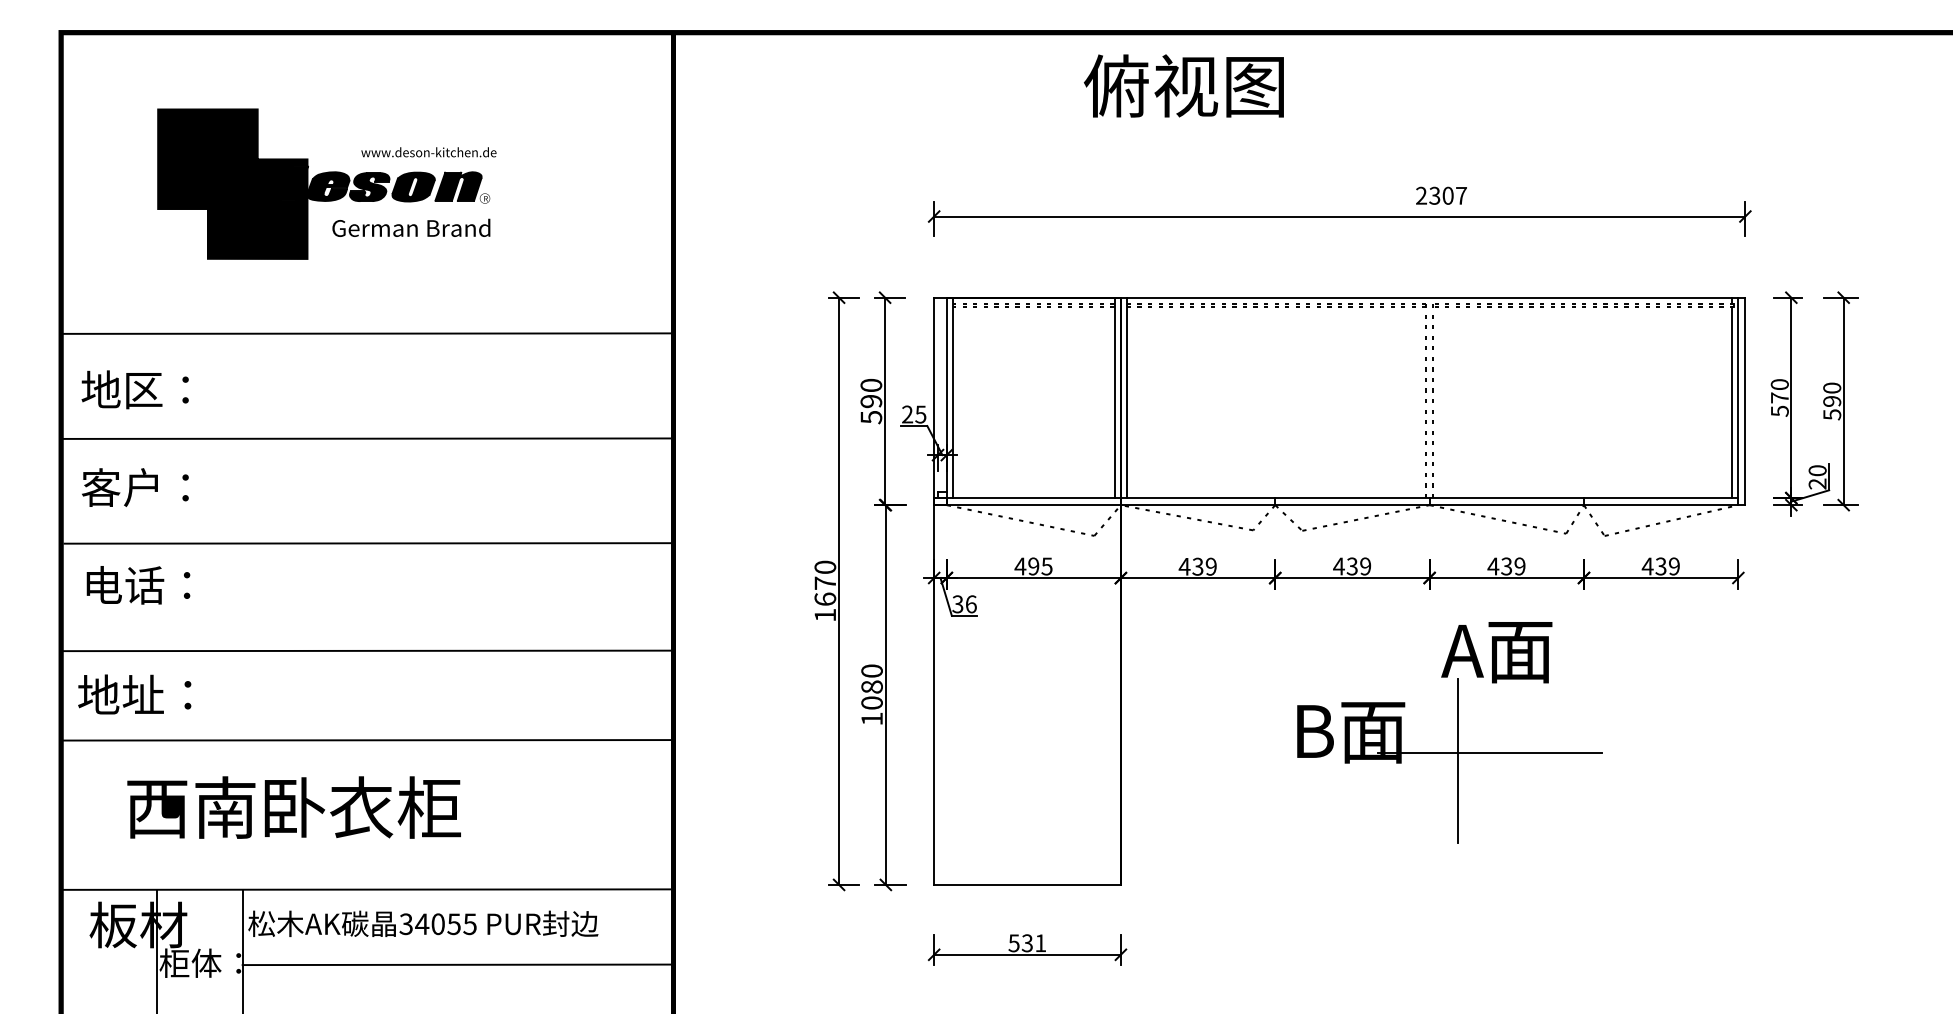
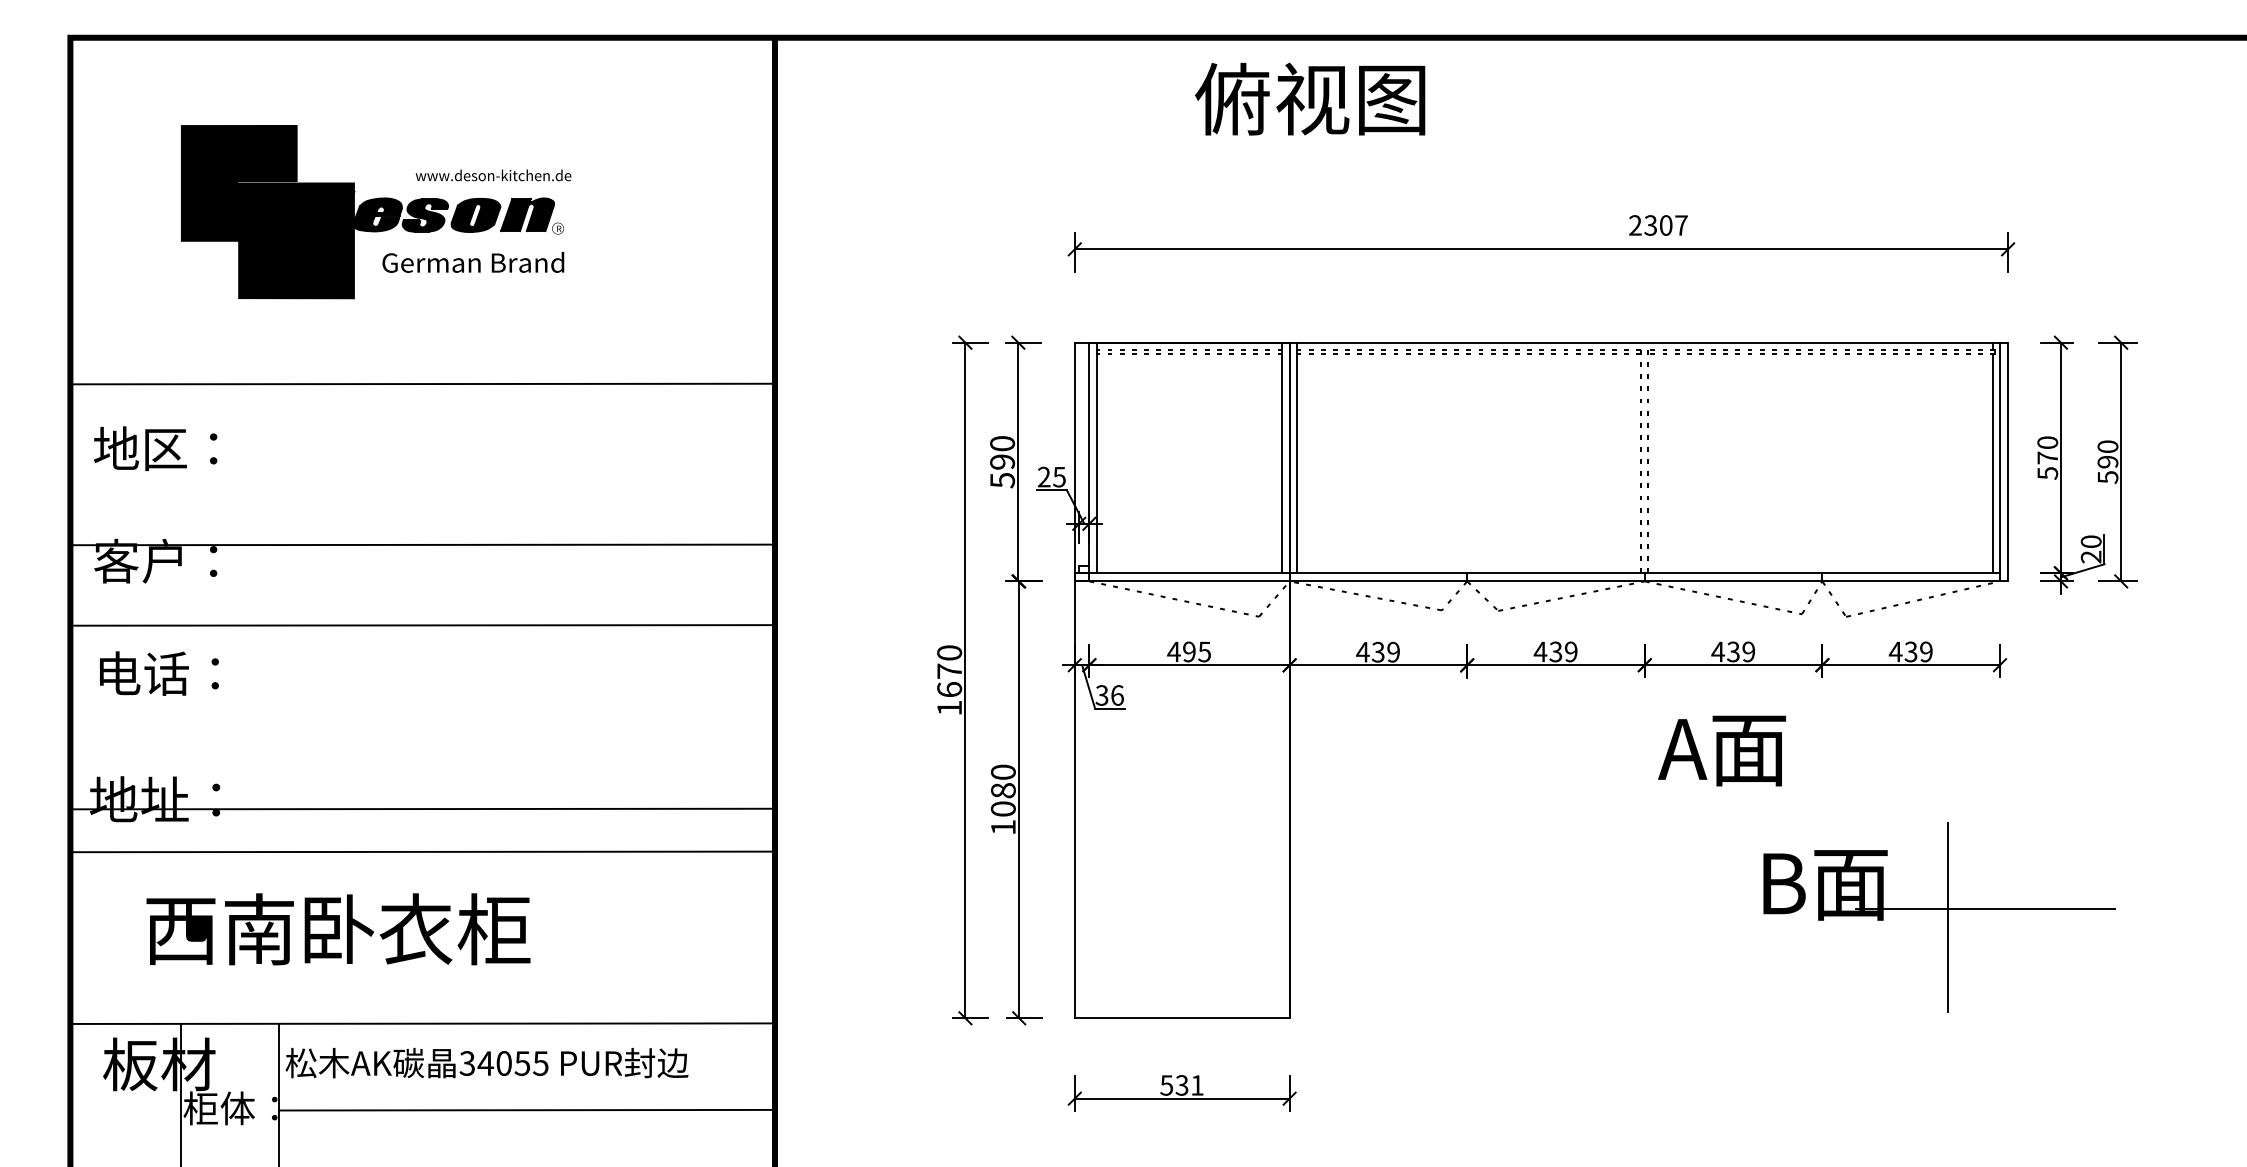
text: (1184, 85) -> (1310, 98), moved
line: (367, 438) -> (422, 544), moved
line: (367, 650) -> (422, 808), moved
part: (1450, 753) -> (1939, 909), moved

